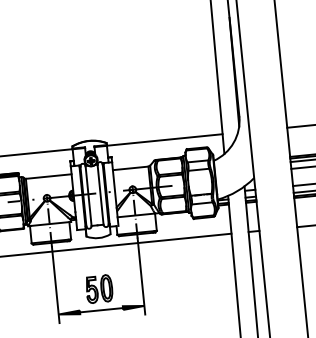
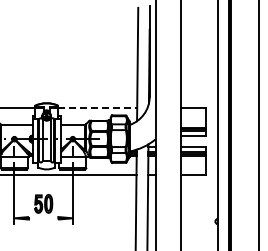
line: (165, 139) -> (98, 107), solid -> dashed
line: (101, 310) -> (43, 218), removed

